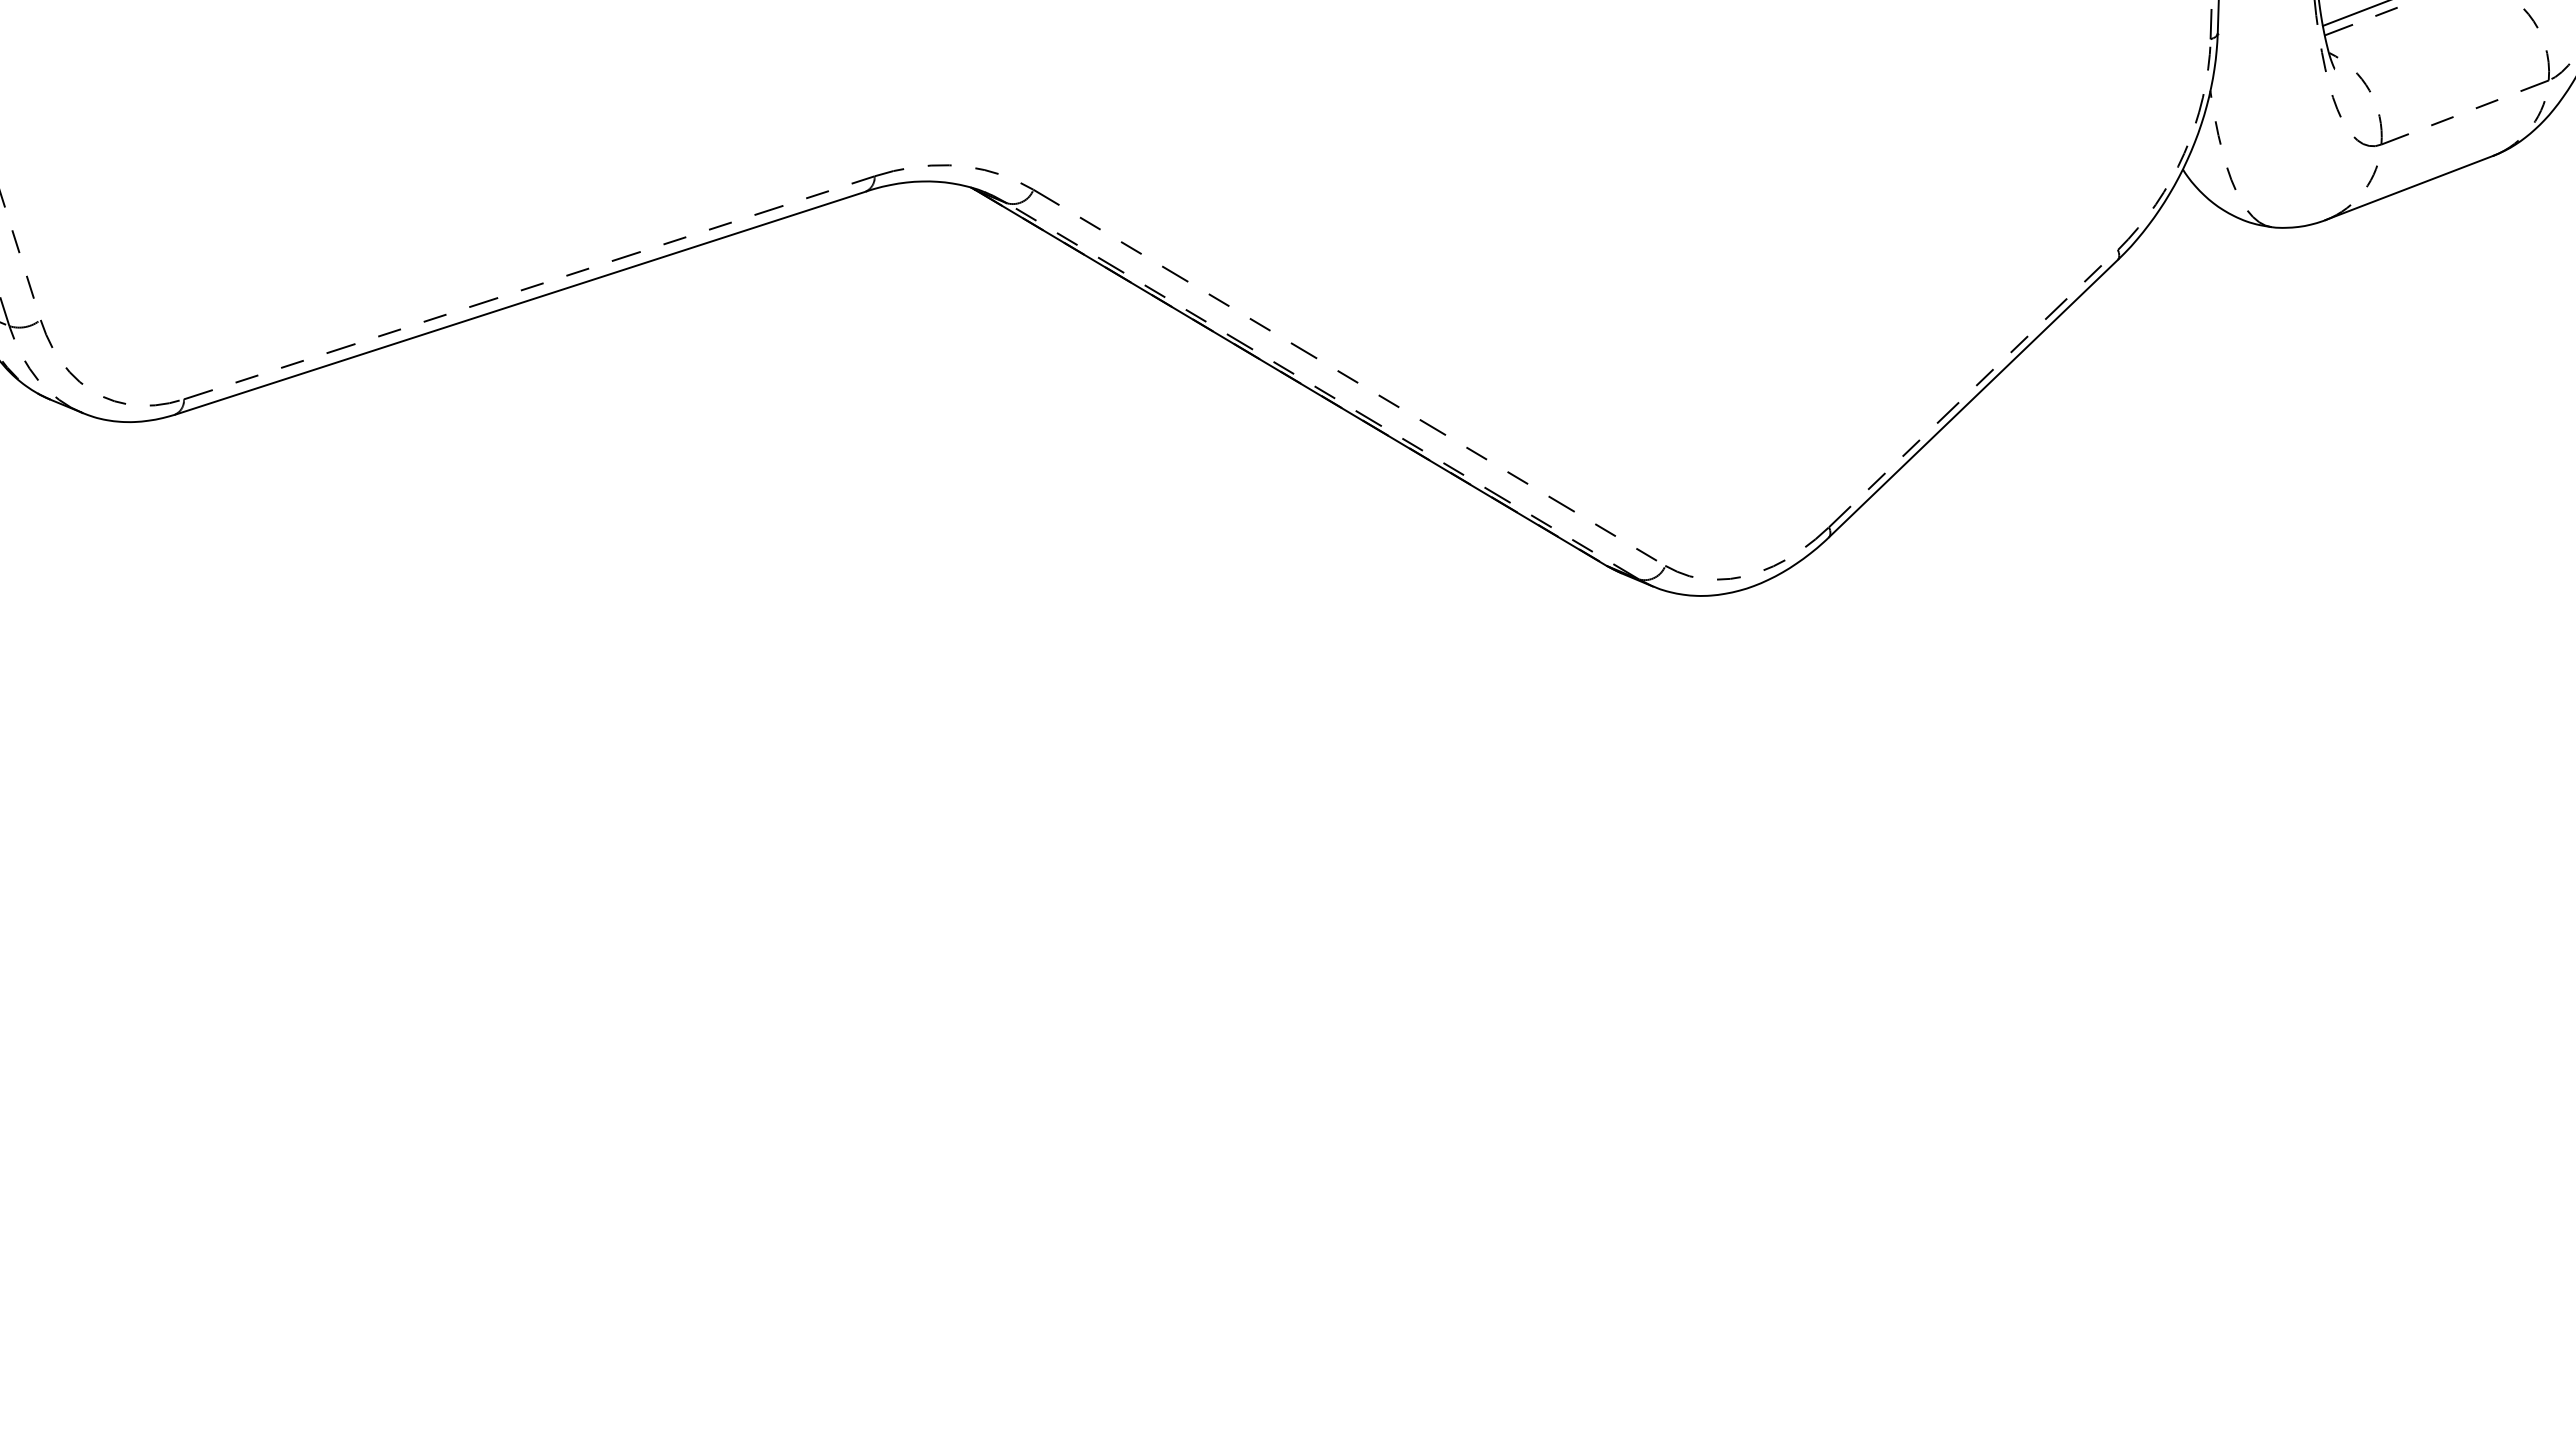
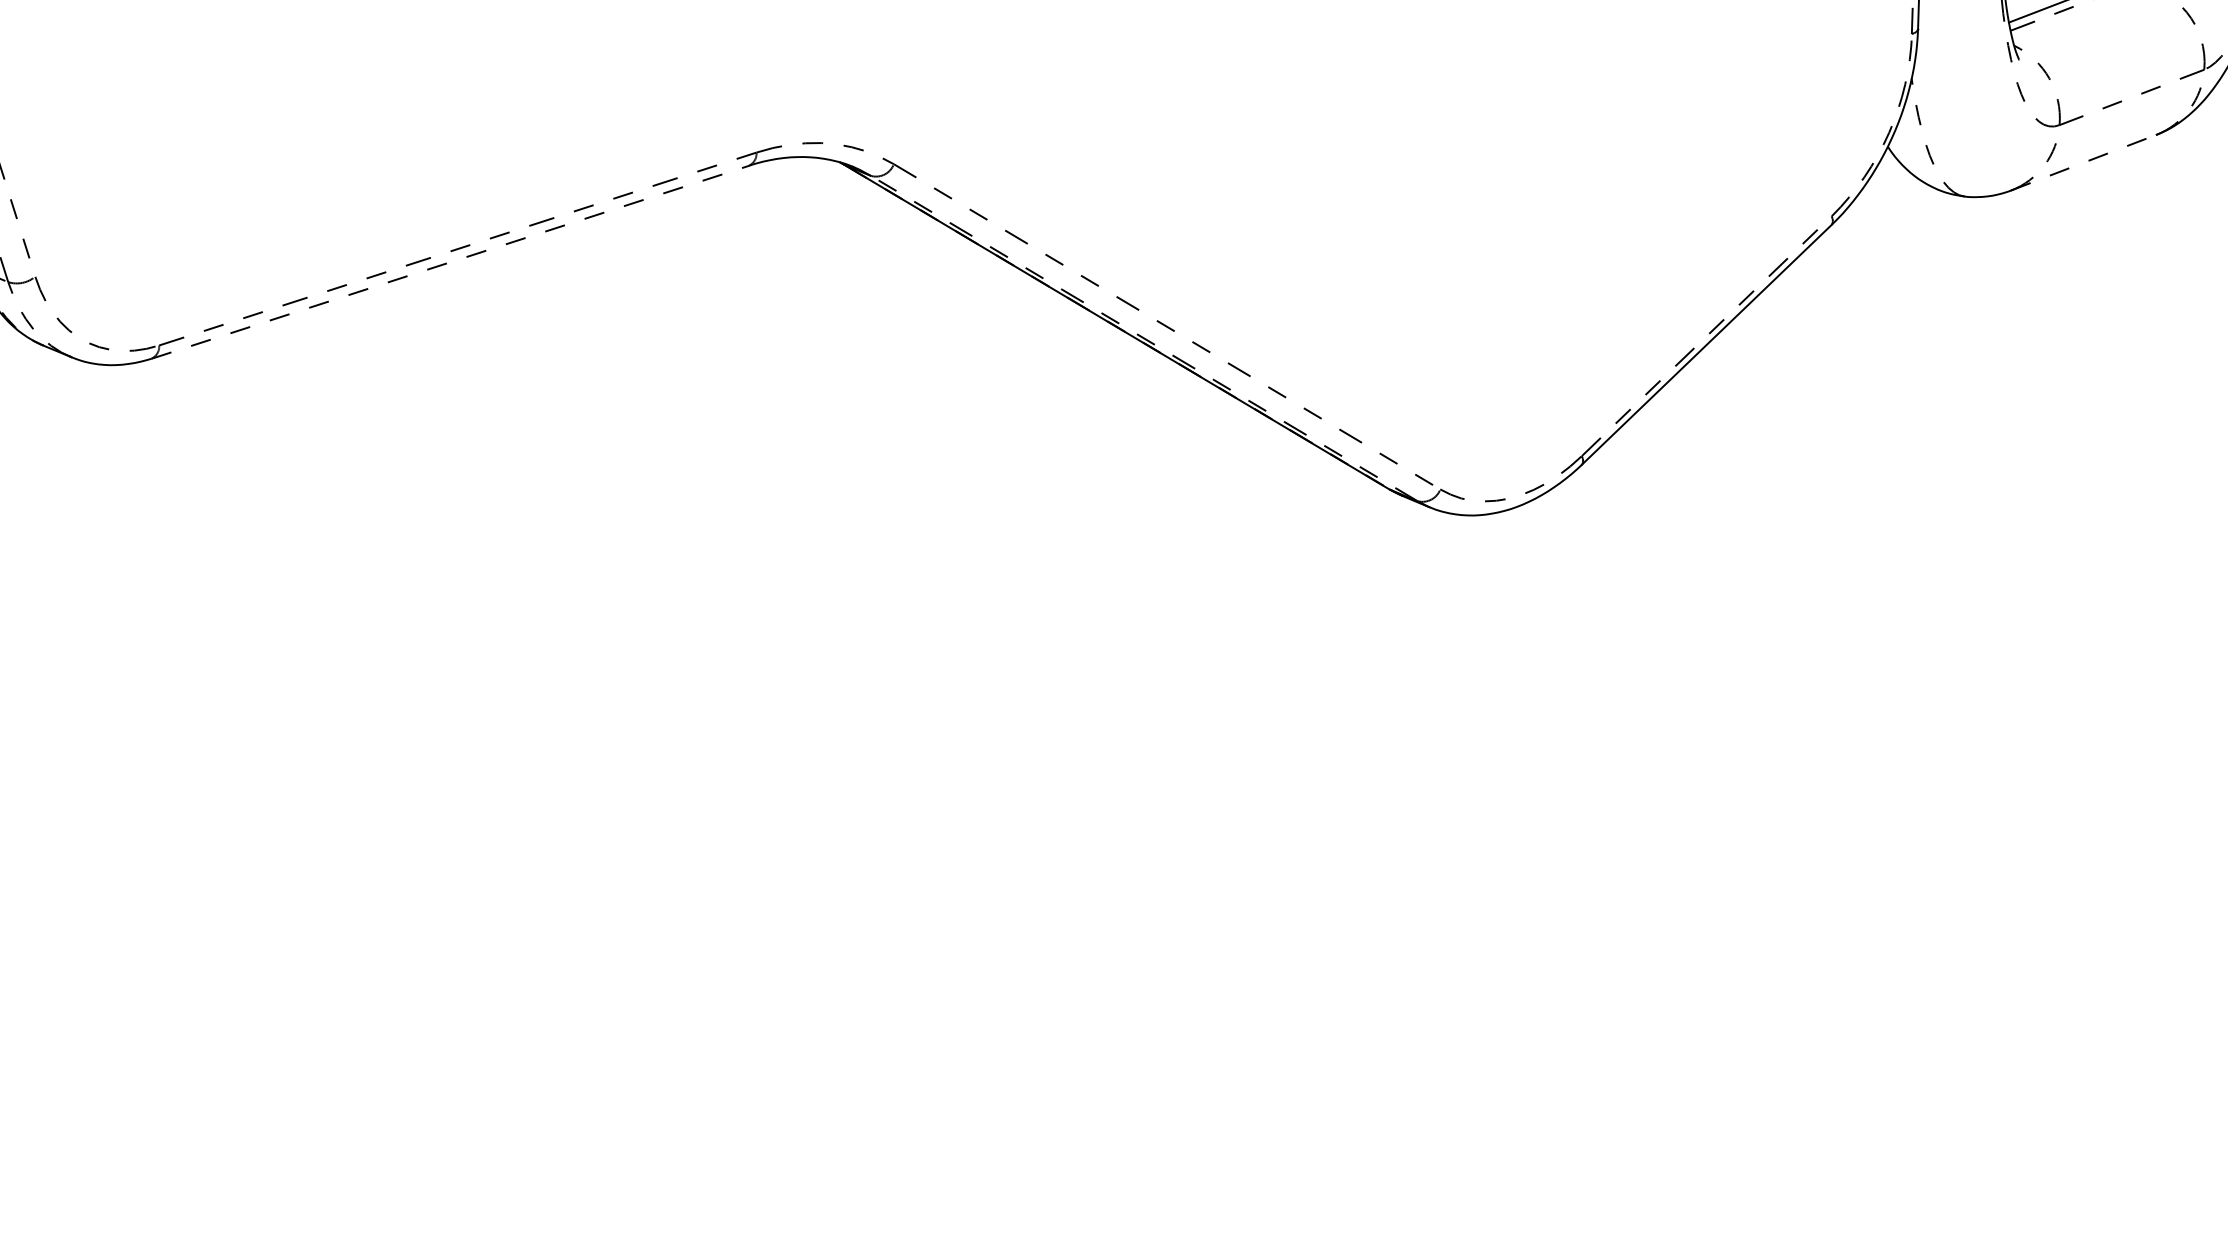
line: (2409, 188) -> (2083, 163), solid -> dashed
line: (520, 303) -> (450, 262), solid -> dashed

